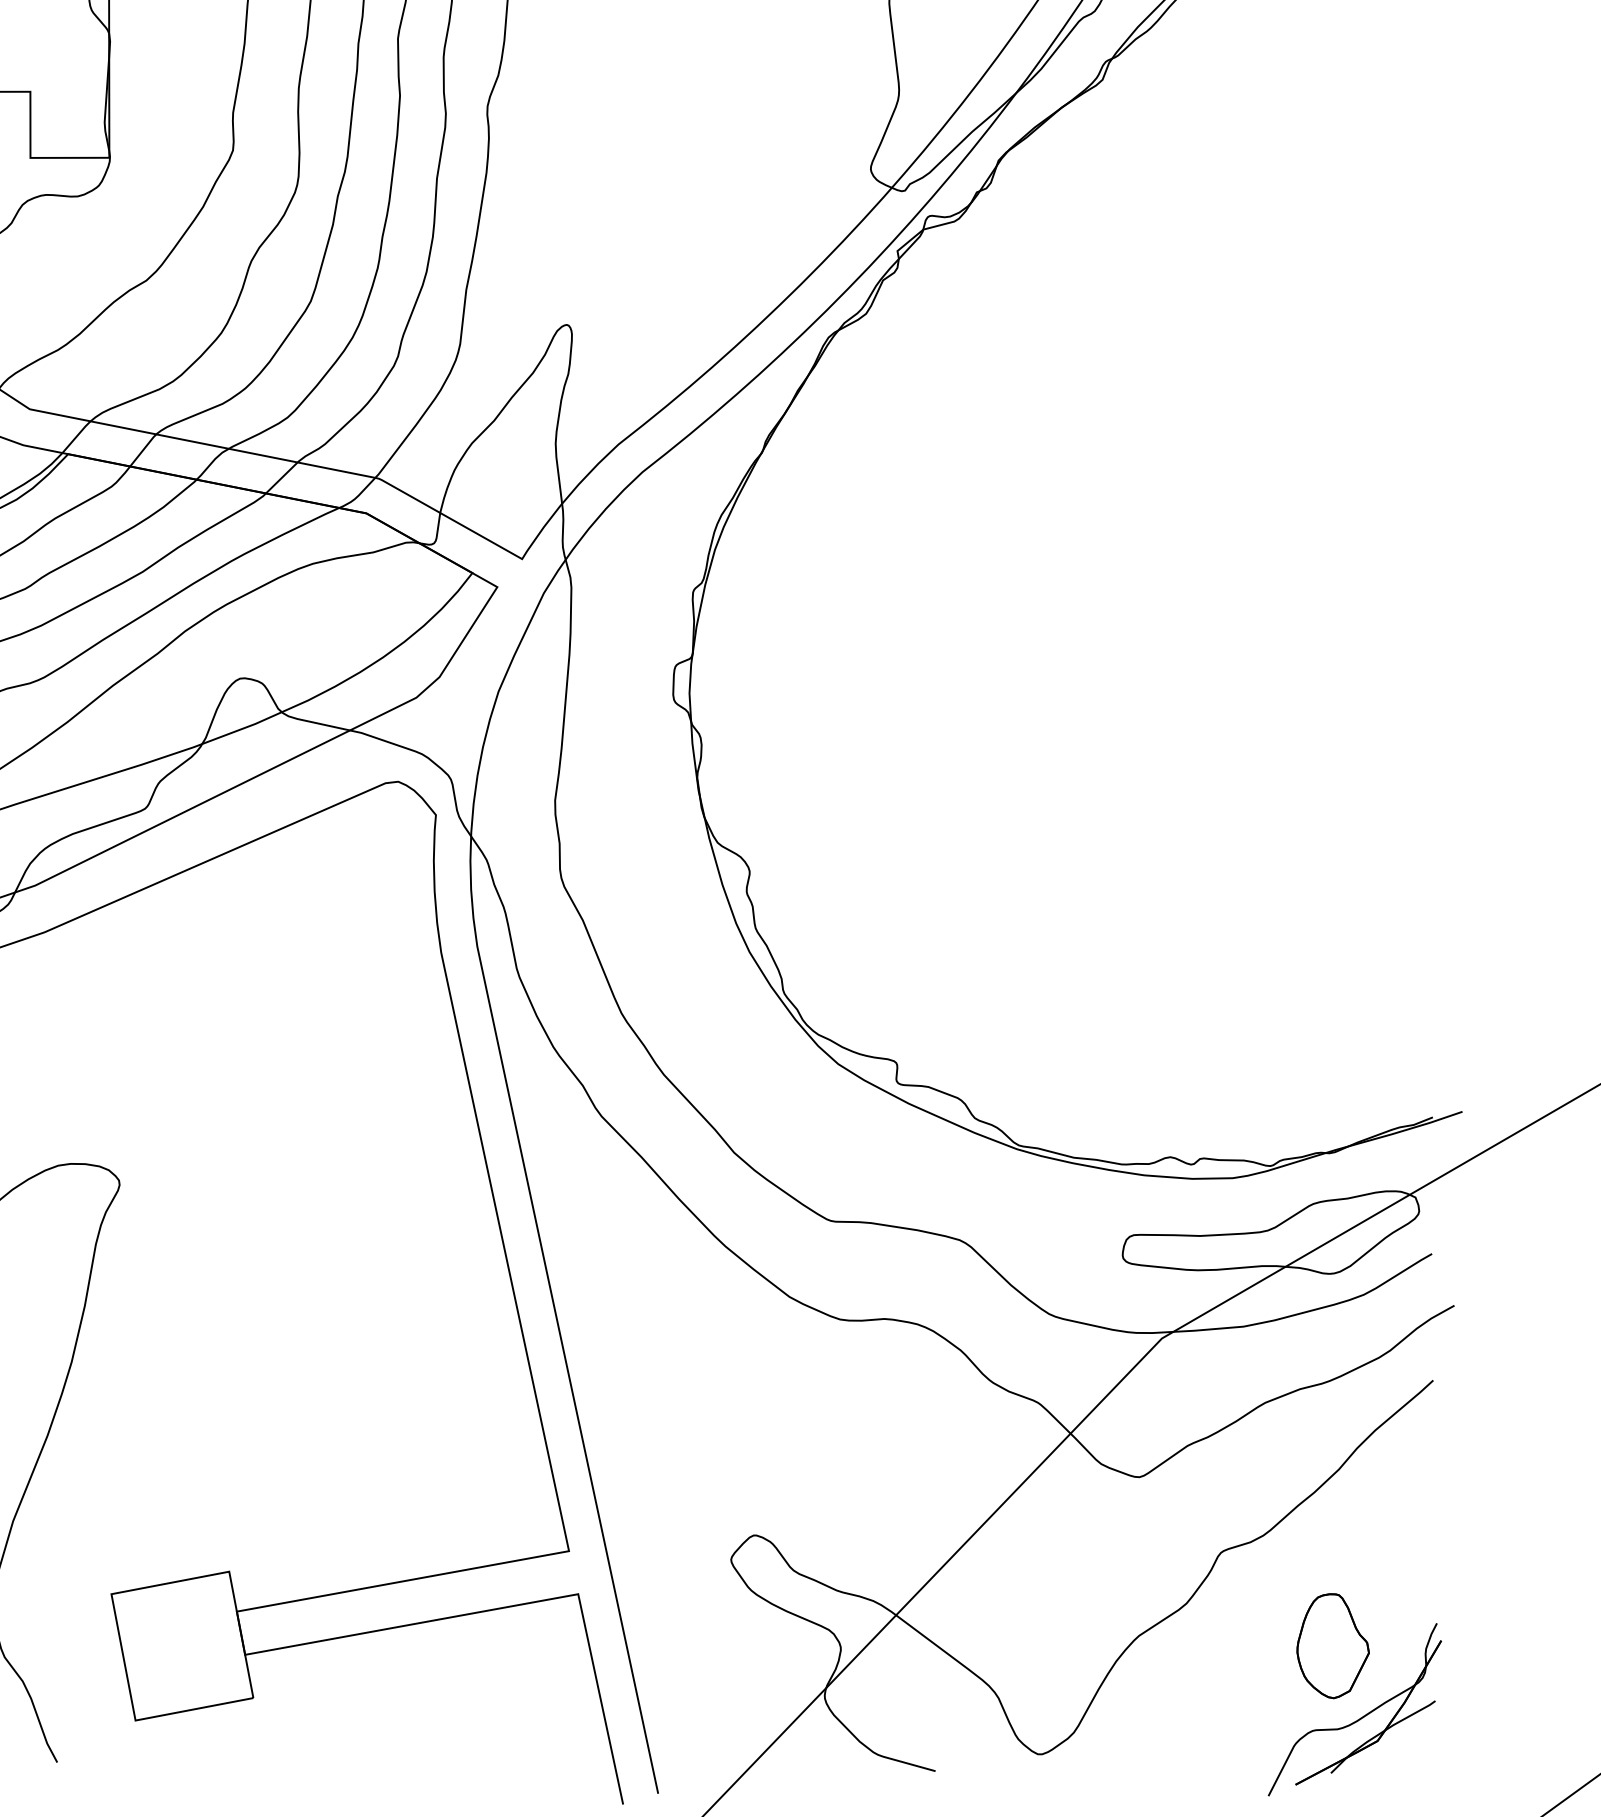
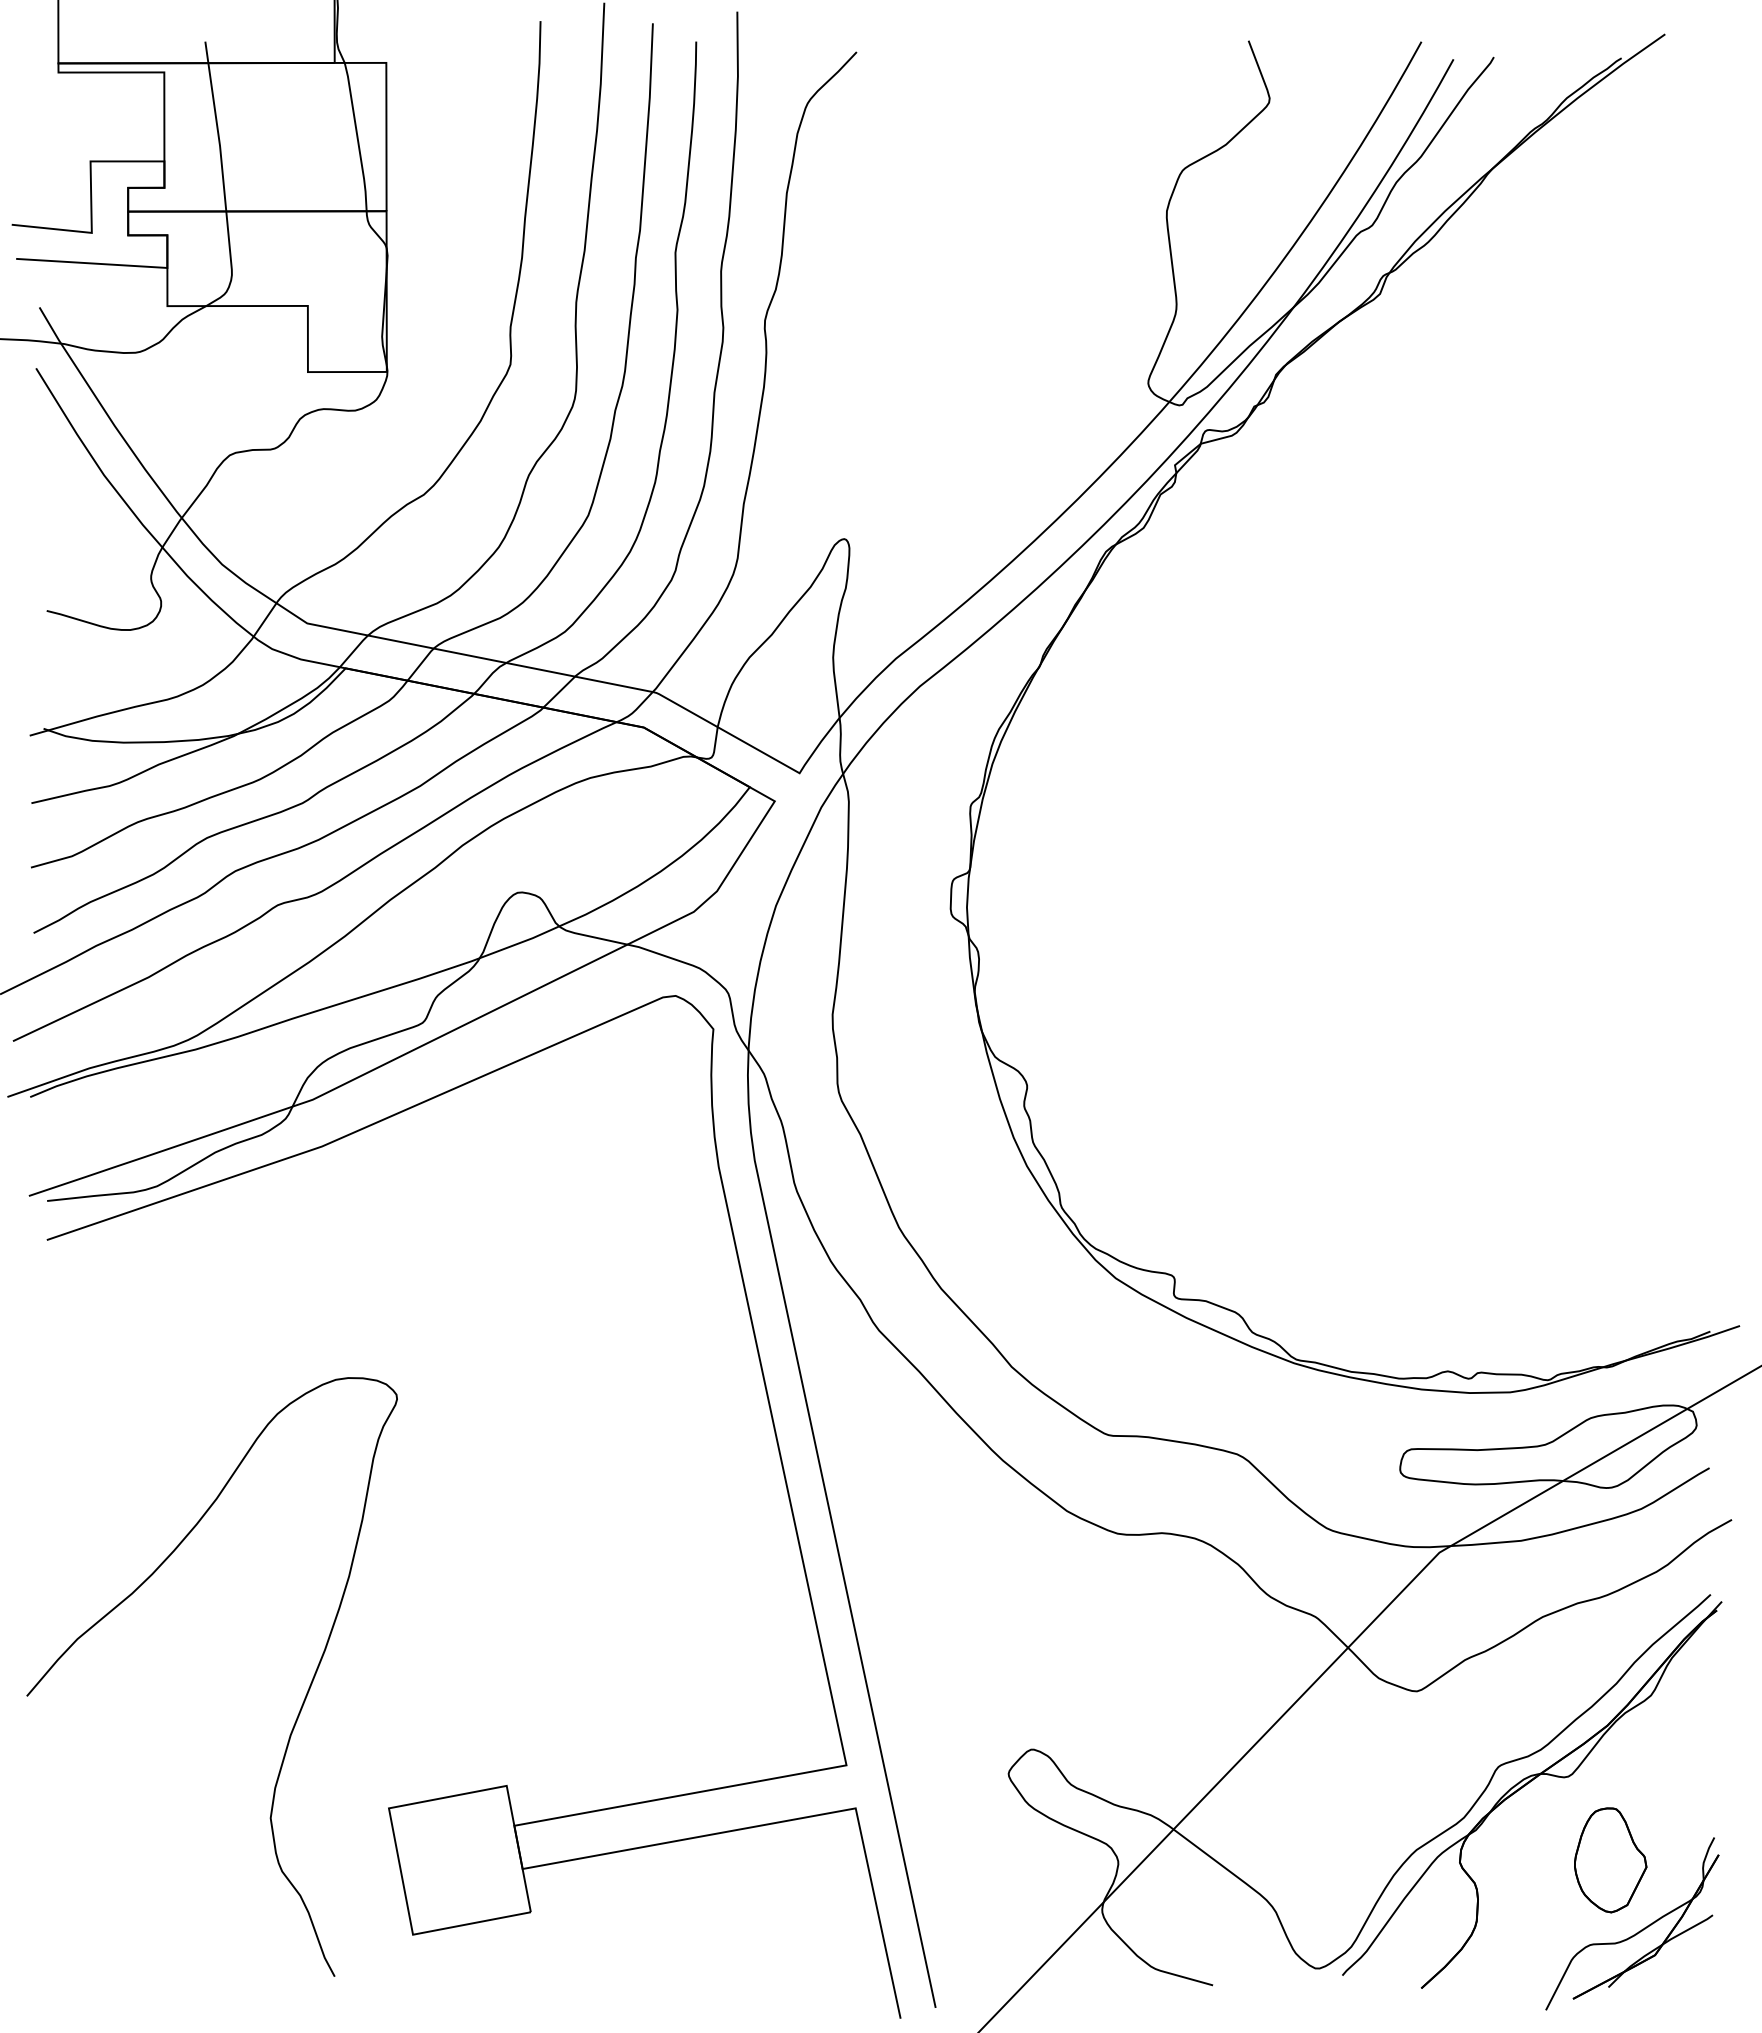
part: (1248, 1572) -> (1525, 1786), added

